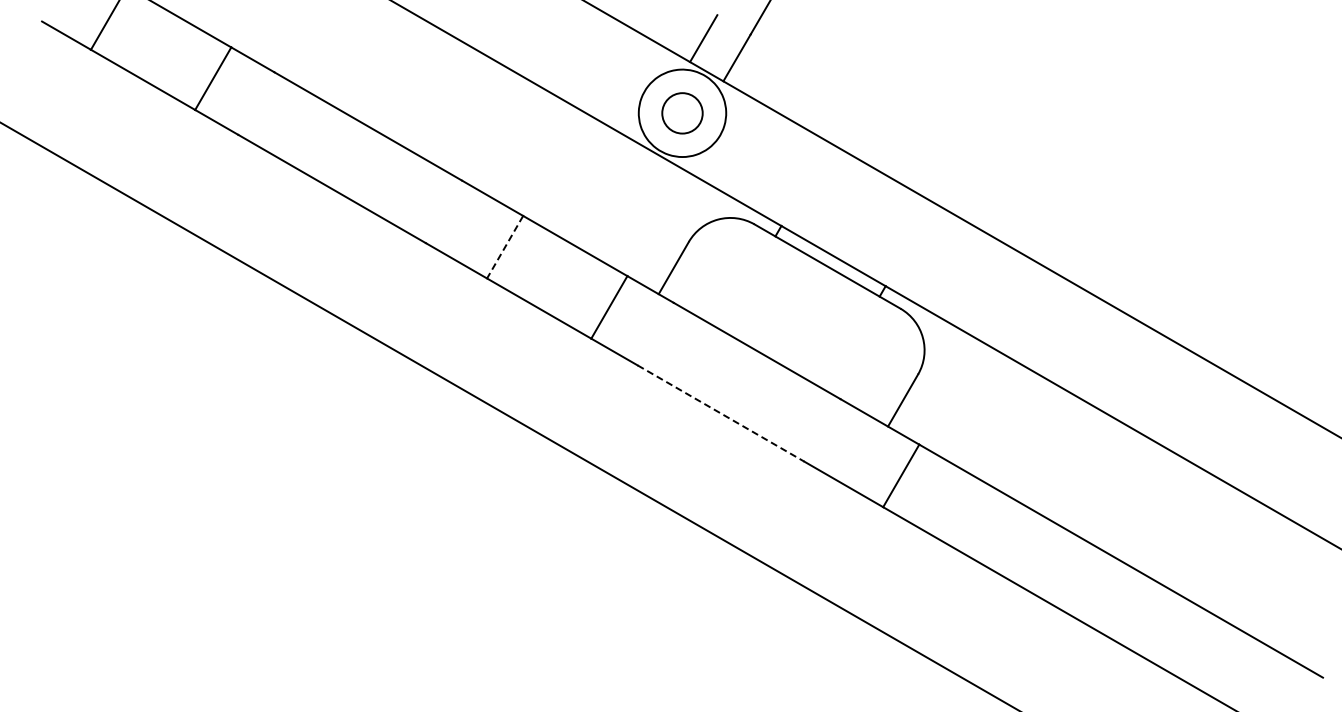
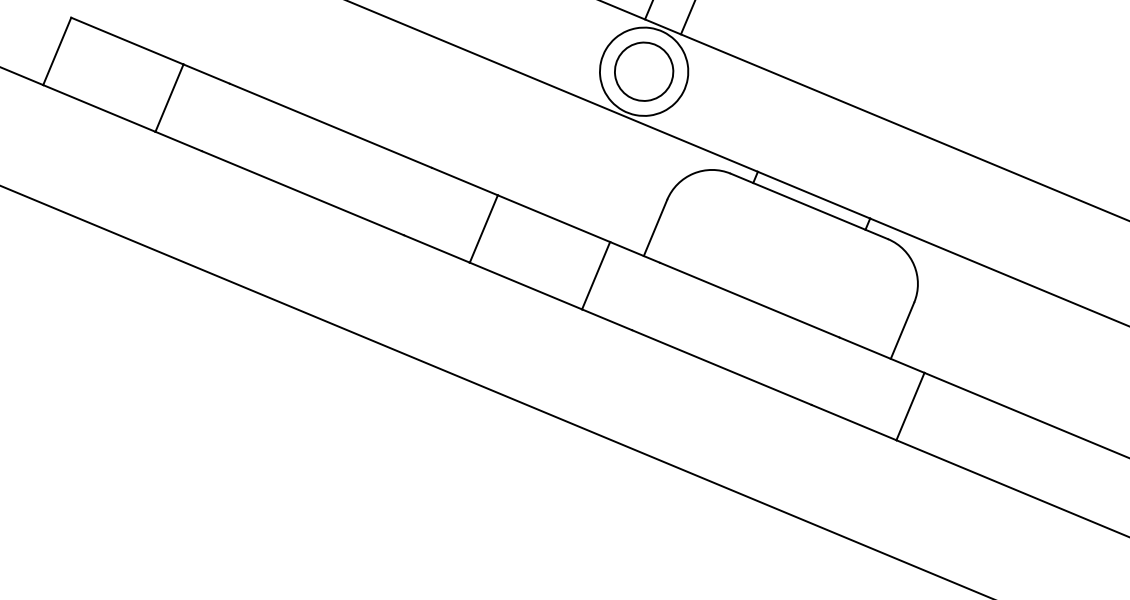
circle: (682, 113) -> (644, 71), size x1.43
line: (504, 247) -> (483, 229), dashed -> solid
line: (721, 413) -> (722, 367), dashed -> solid

